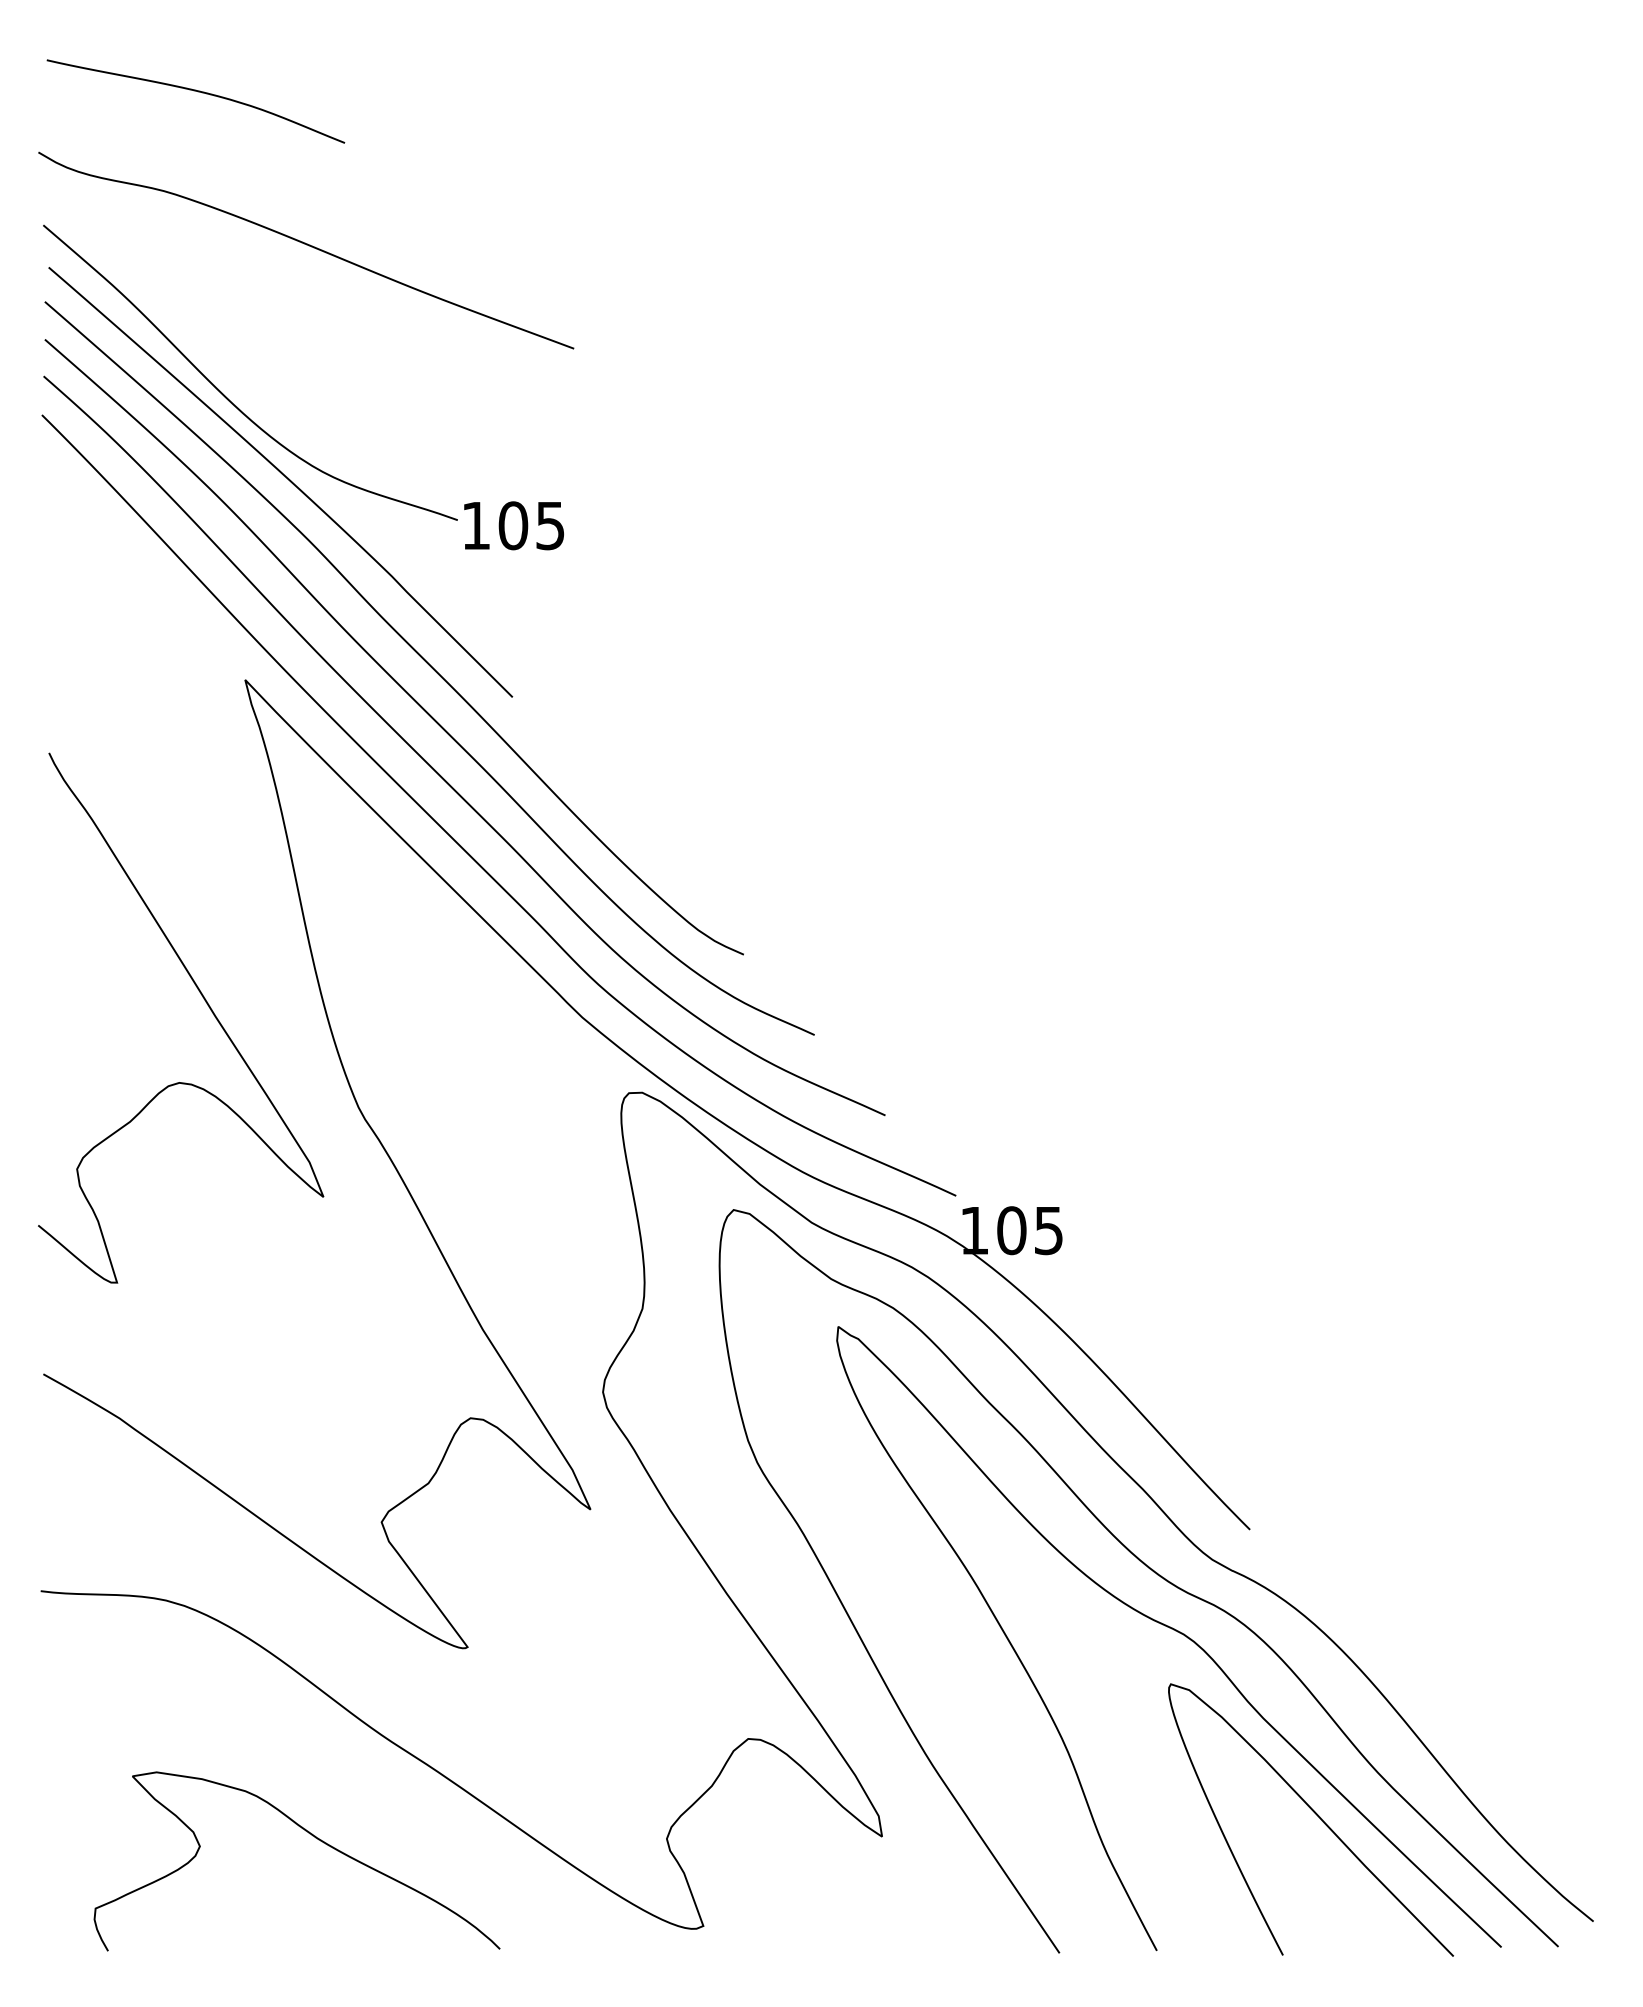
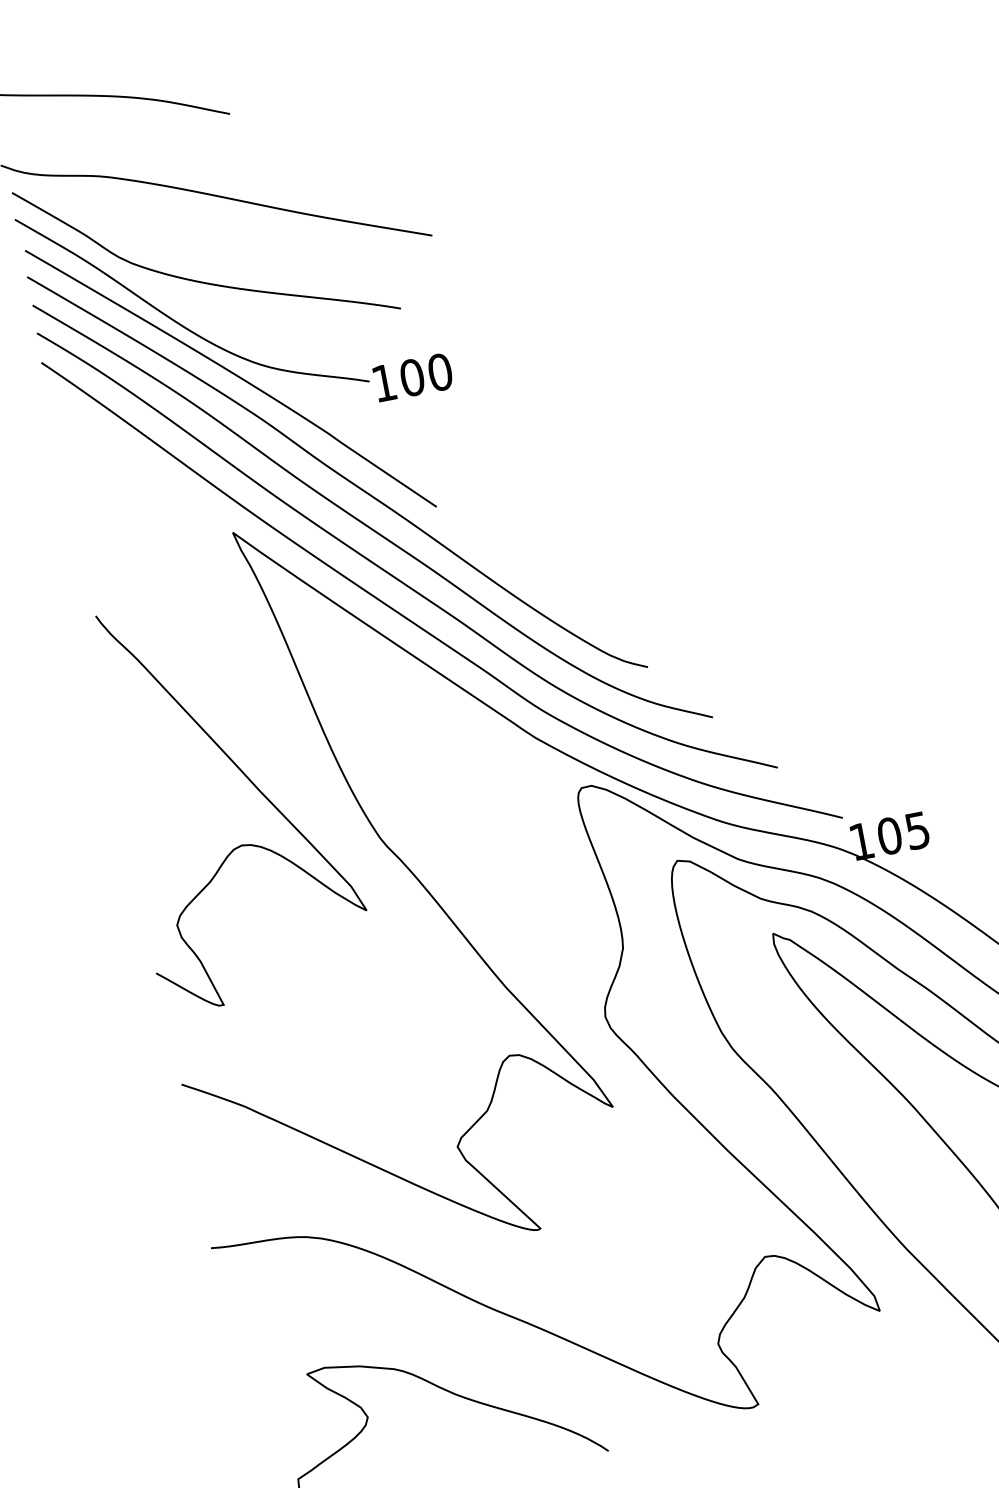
curve: (267, 350) -> (201, 281), added
text: (550, 525) -> (440, 372), 105 -> 100

